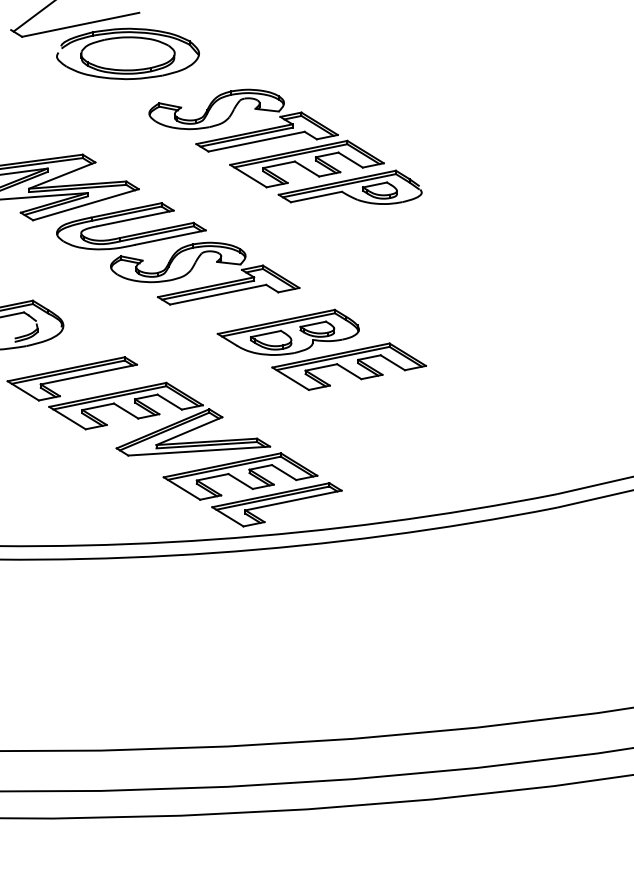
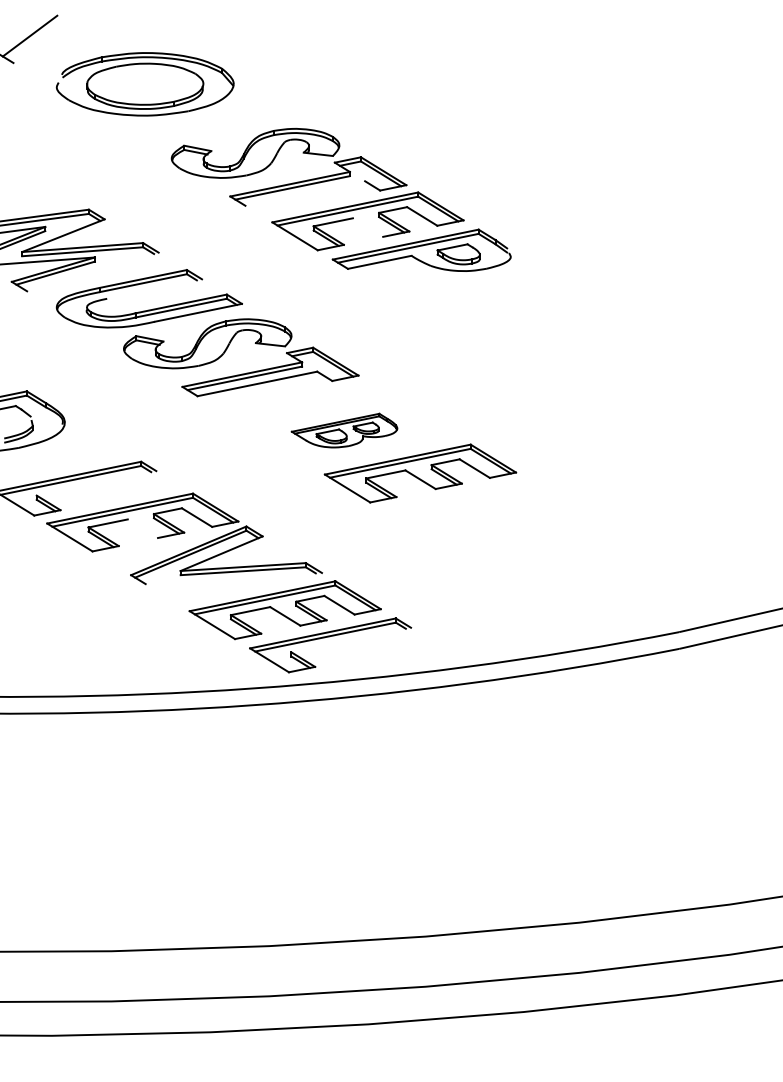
line: (80, 24) -> (86, 47), removed
line: (256, 141) -> (305, 193), removed
line: (306, 168) -> (367, 226), removed
line: (85, 204) -> (92, 271), removed
line: (135, 218) -> (154, 289), removed
part: (287, 331) -> (343, 429), size x0.6
line: (88, 374) -> (96, 483), removed
line: (126, 410) -> (143, 528), removed
line: (199, 450) -> (234, 577), removed
line: (293, 500) -> (351, 640), removed

